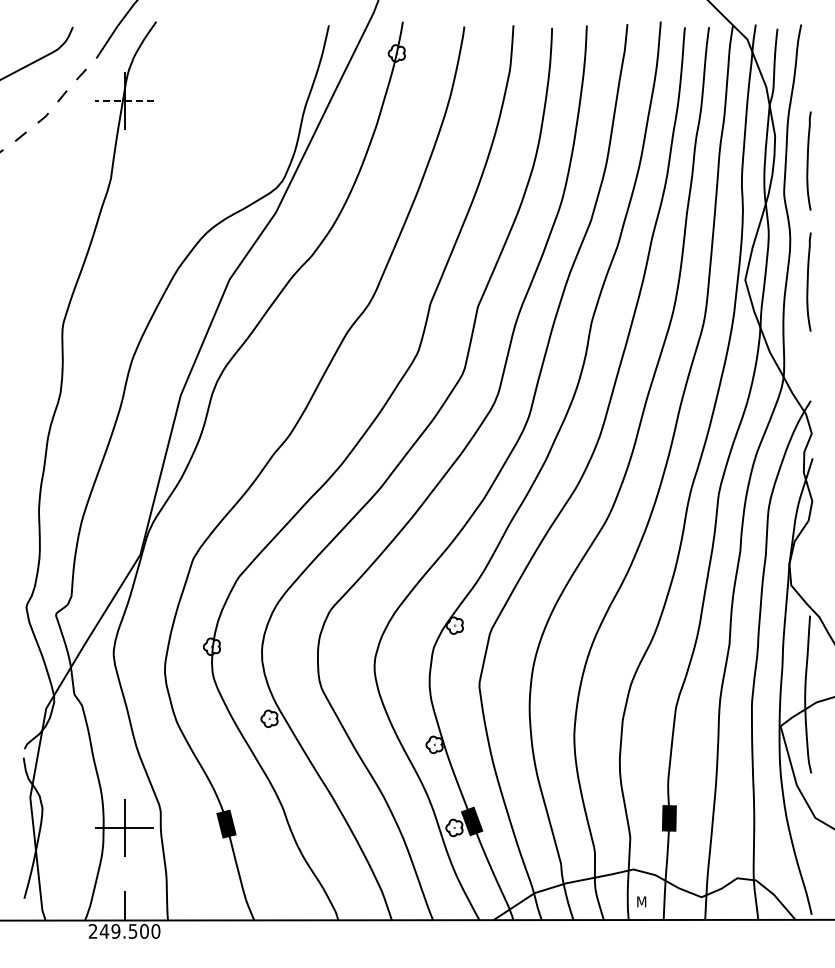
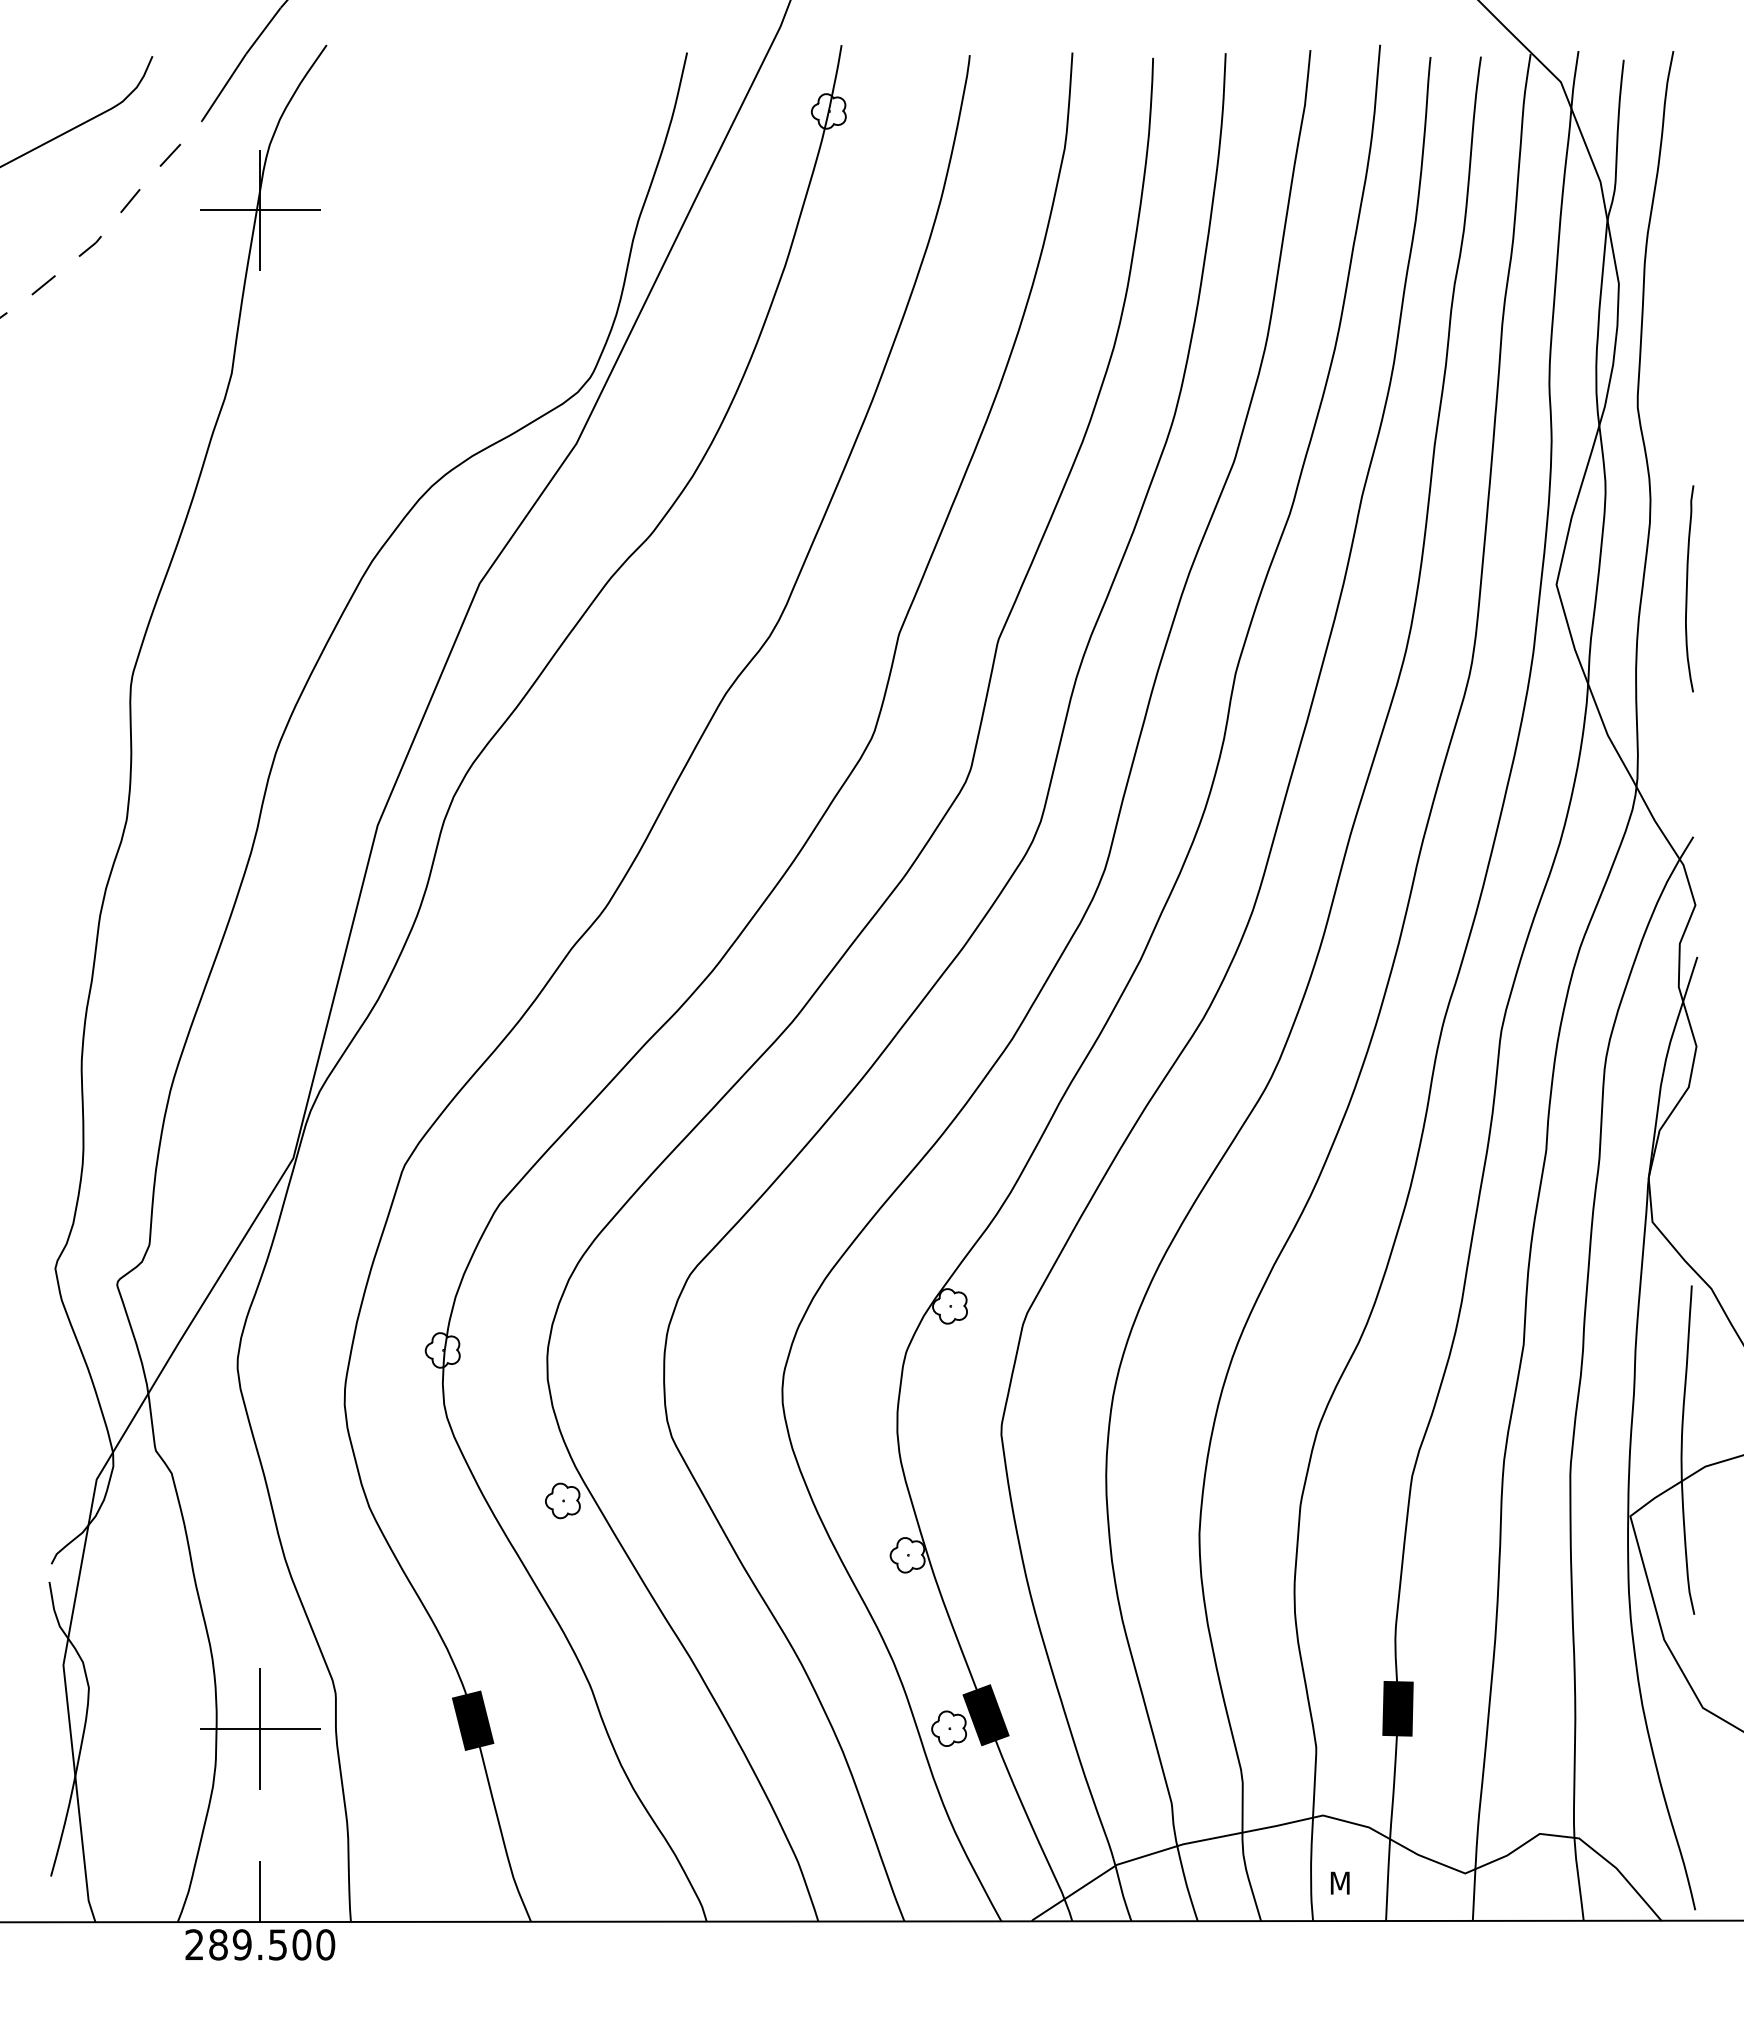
line: (124, 100) -> (260, 209), dashed -> solid
curve: (808, 160) -> (1688, 334), removed
text: (104, 931) -> (218, 1945), 249.500 -> 289.500

